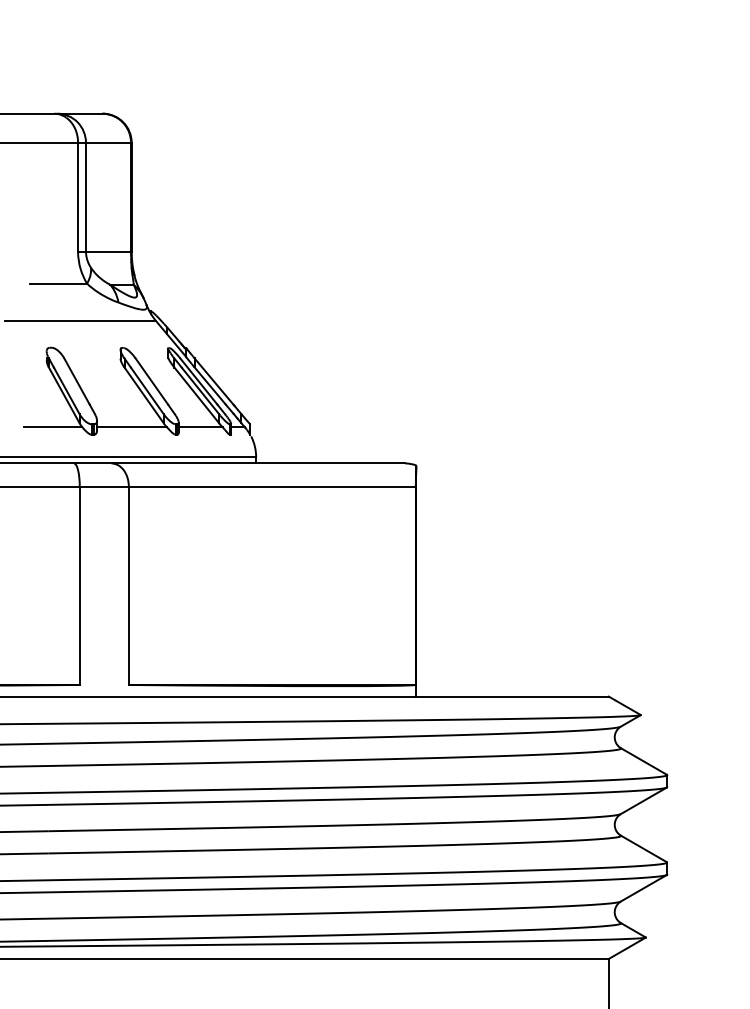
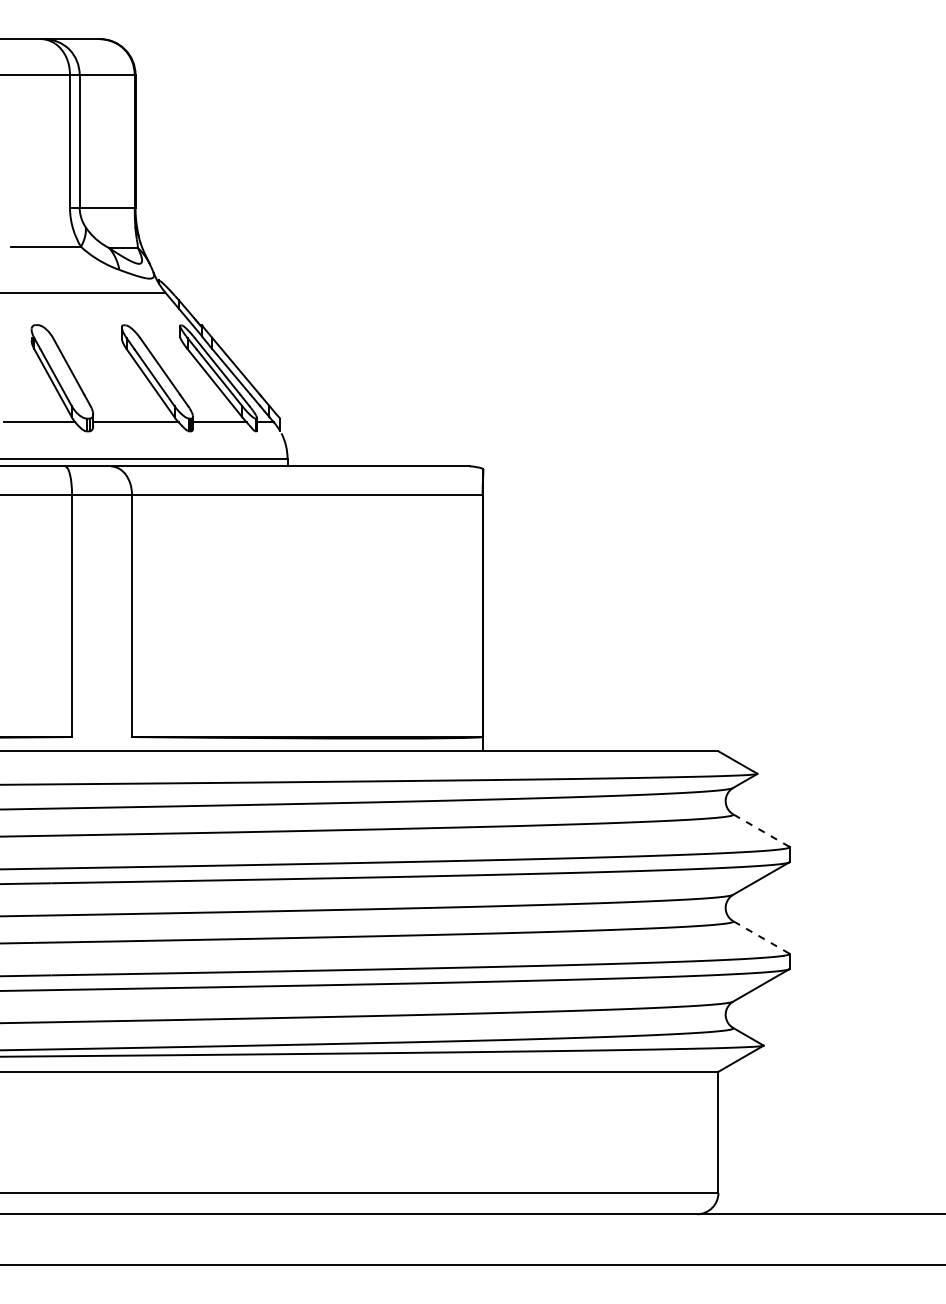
line: (644, 761) -> (761, 830), solid -> dashed
line: (644, 849) -> (761, 937), solid -> dashed

